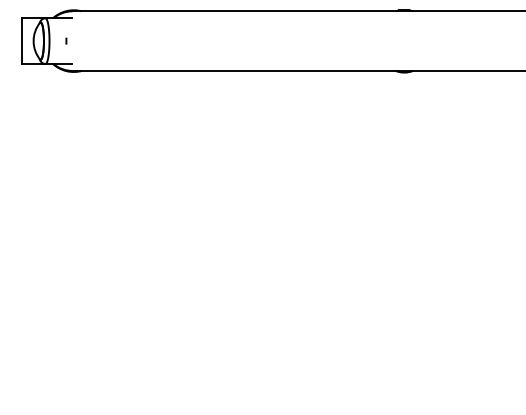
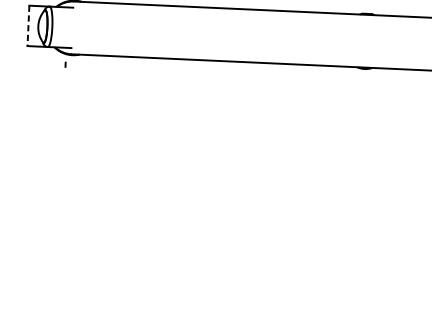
curve: (66, 40) -> (65, 64), moved
line: (22, 41) -> (28, 26), solid -> dashed

